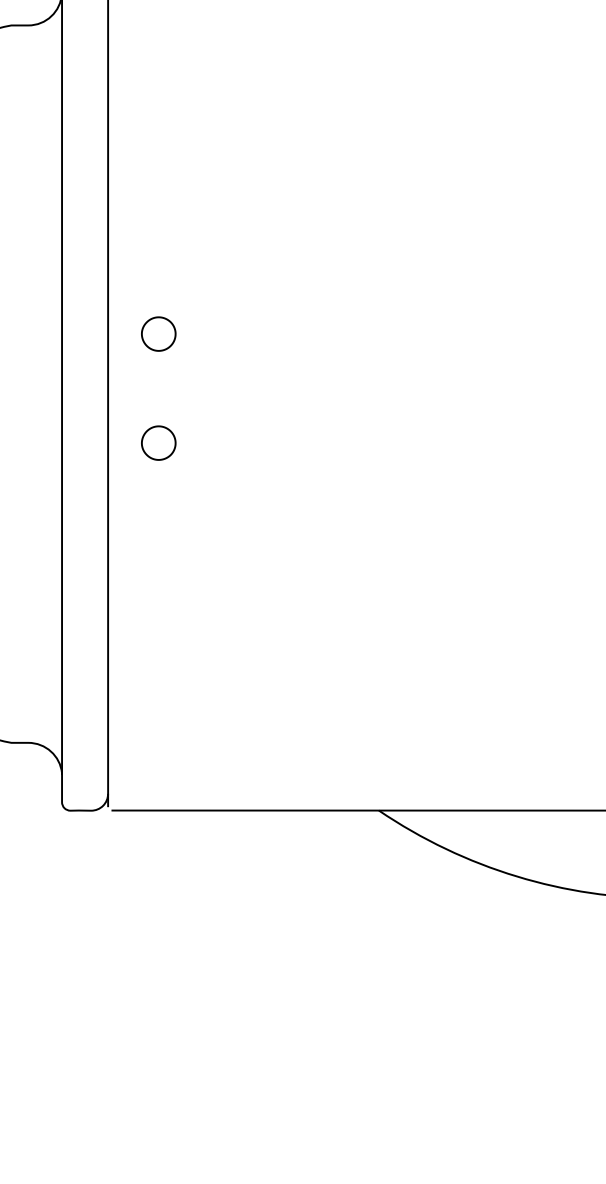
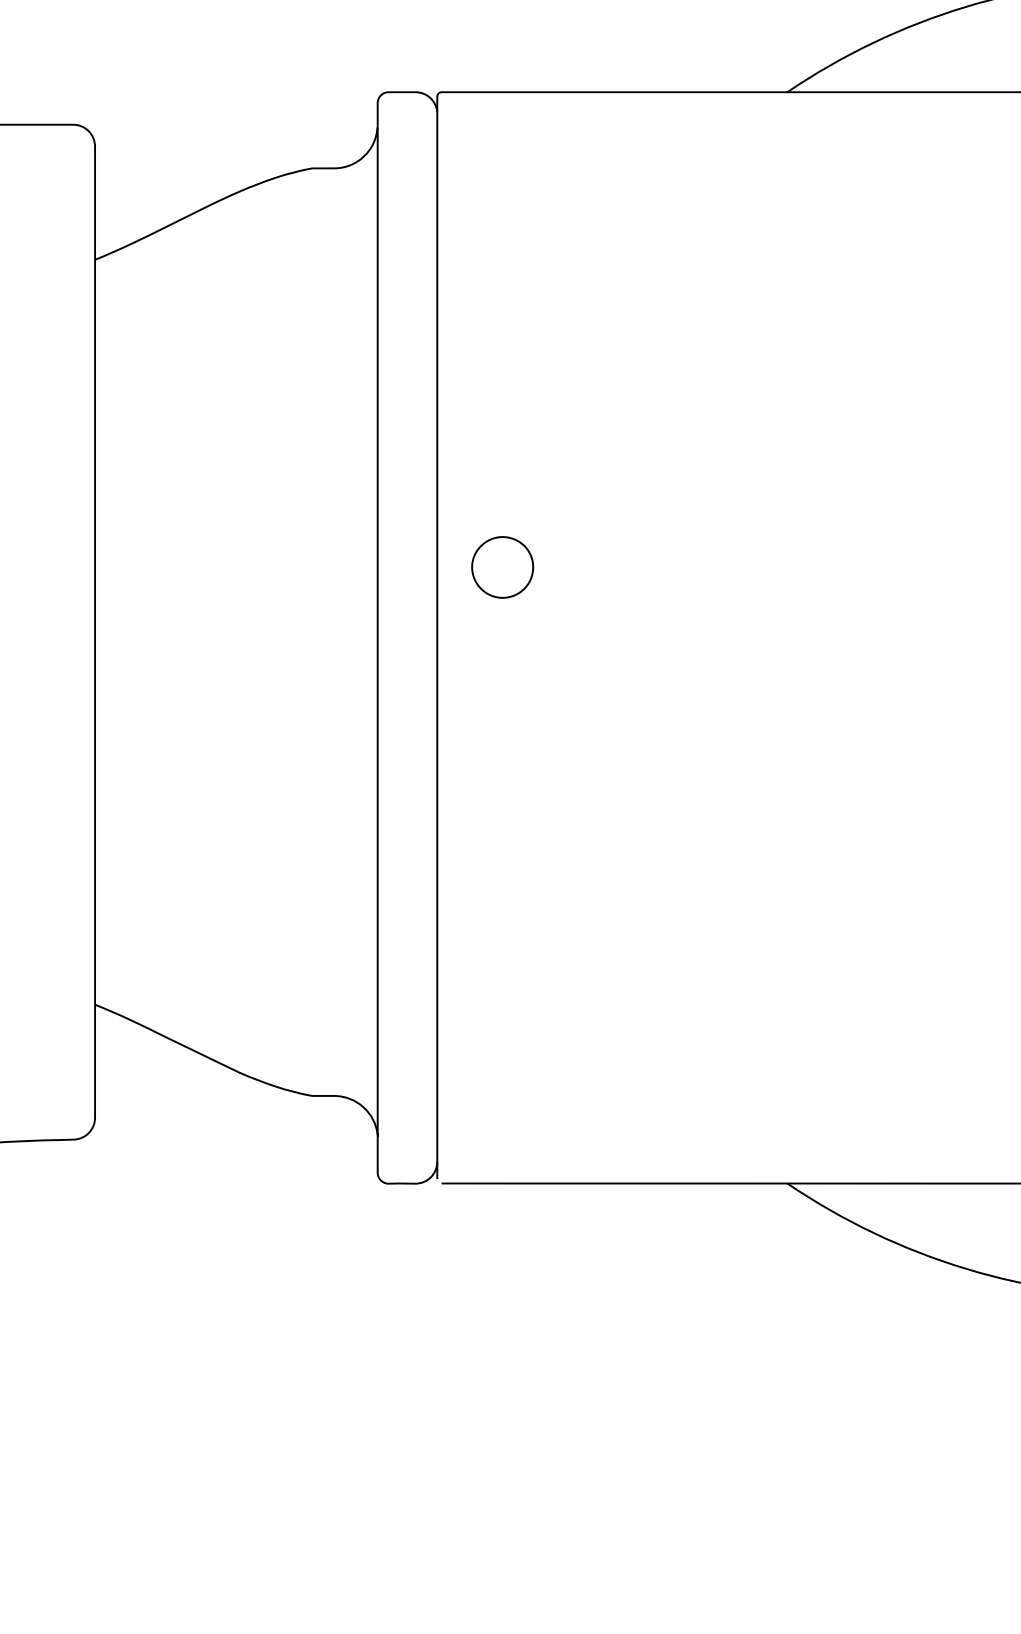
part: (158, 334) -> (502, 567), size x1.4
part: (158, 443) -> (502, 708), removed

